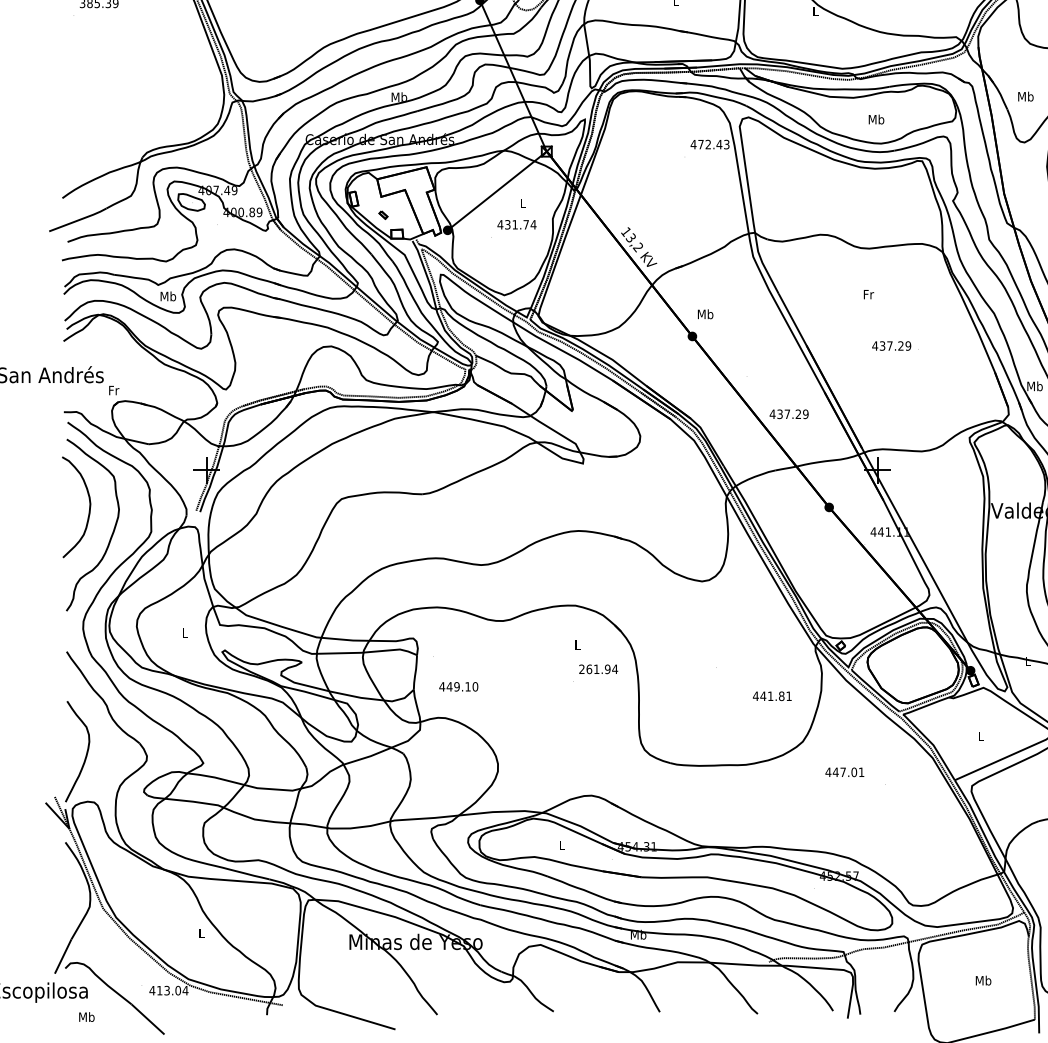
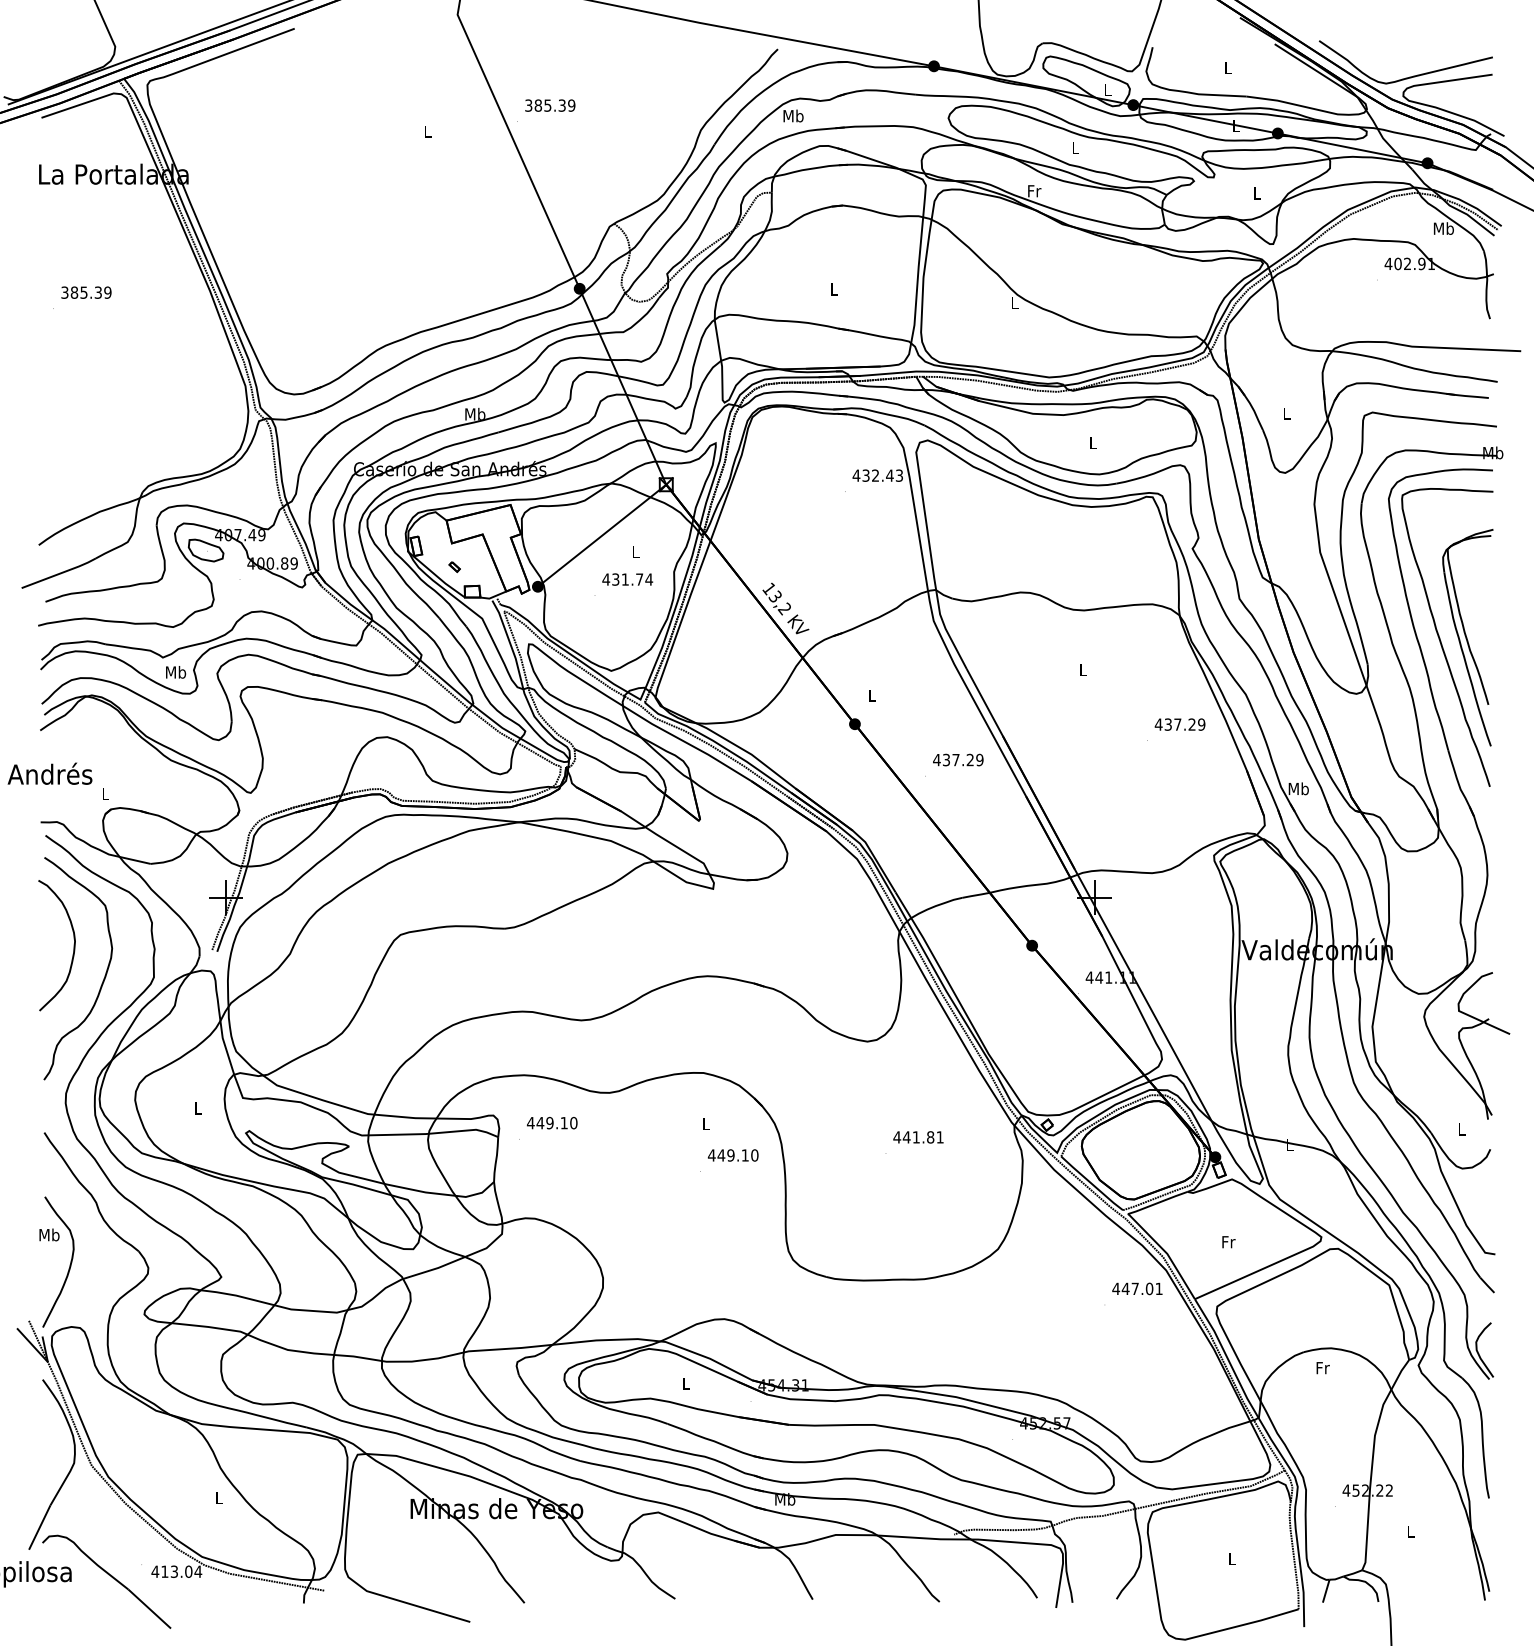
text: (1026, 96) -> (1287, 413), Mb -> L
text: (876, 118) -> (1093, 442), Mb -> L
text: (700, 144) -> (865, 475), 472.43 -> 432.43
text: (868, 294) -> (1083, 670), Fr -> L
text: (705, 314) -> (872, 695), Mb -> L
text: (891, 345) -> (1179, 724), moved
text: (113, 390) -> (105, 794), Fr -> L
text: (789, 413) -> (958, 759), moved
text: (597, 669) -> (732, 1155), 261.94 -> 449.10
text: (458, 687) -> (552, 1123), moved
text: (772, 696) -> (918, 1137), moved
text: (980, 736) -> (1228, 1242), L -> Fr
text: (844, 772) -> (1137, 1288), moved
text: (983, 980) -> (1232, 1558), Mb -> L
text: (86, 1016) -> (49, 1234), moved

